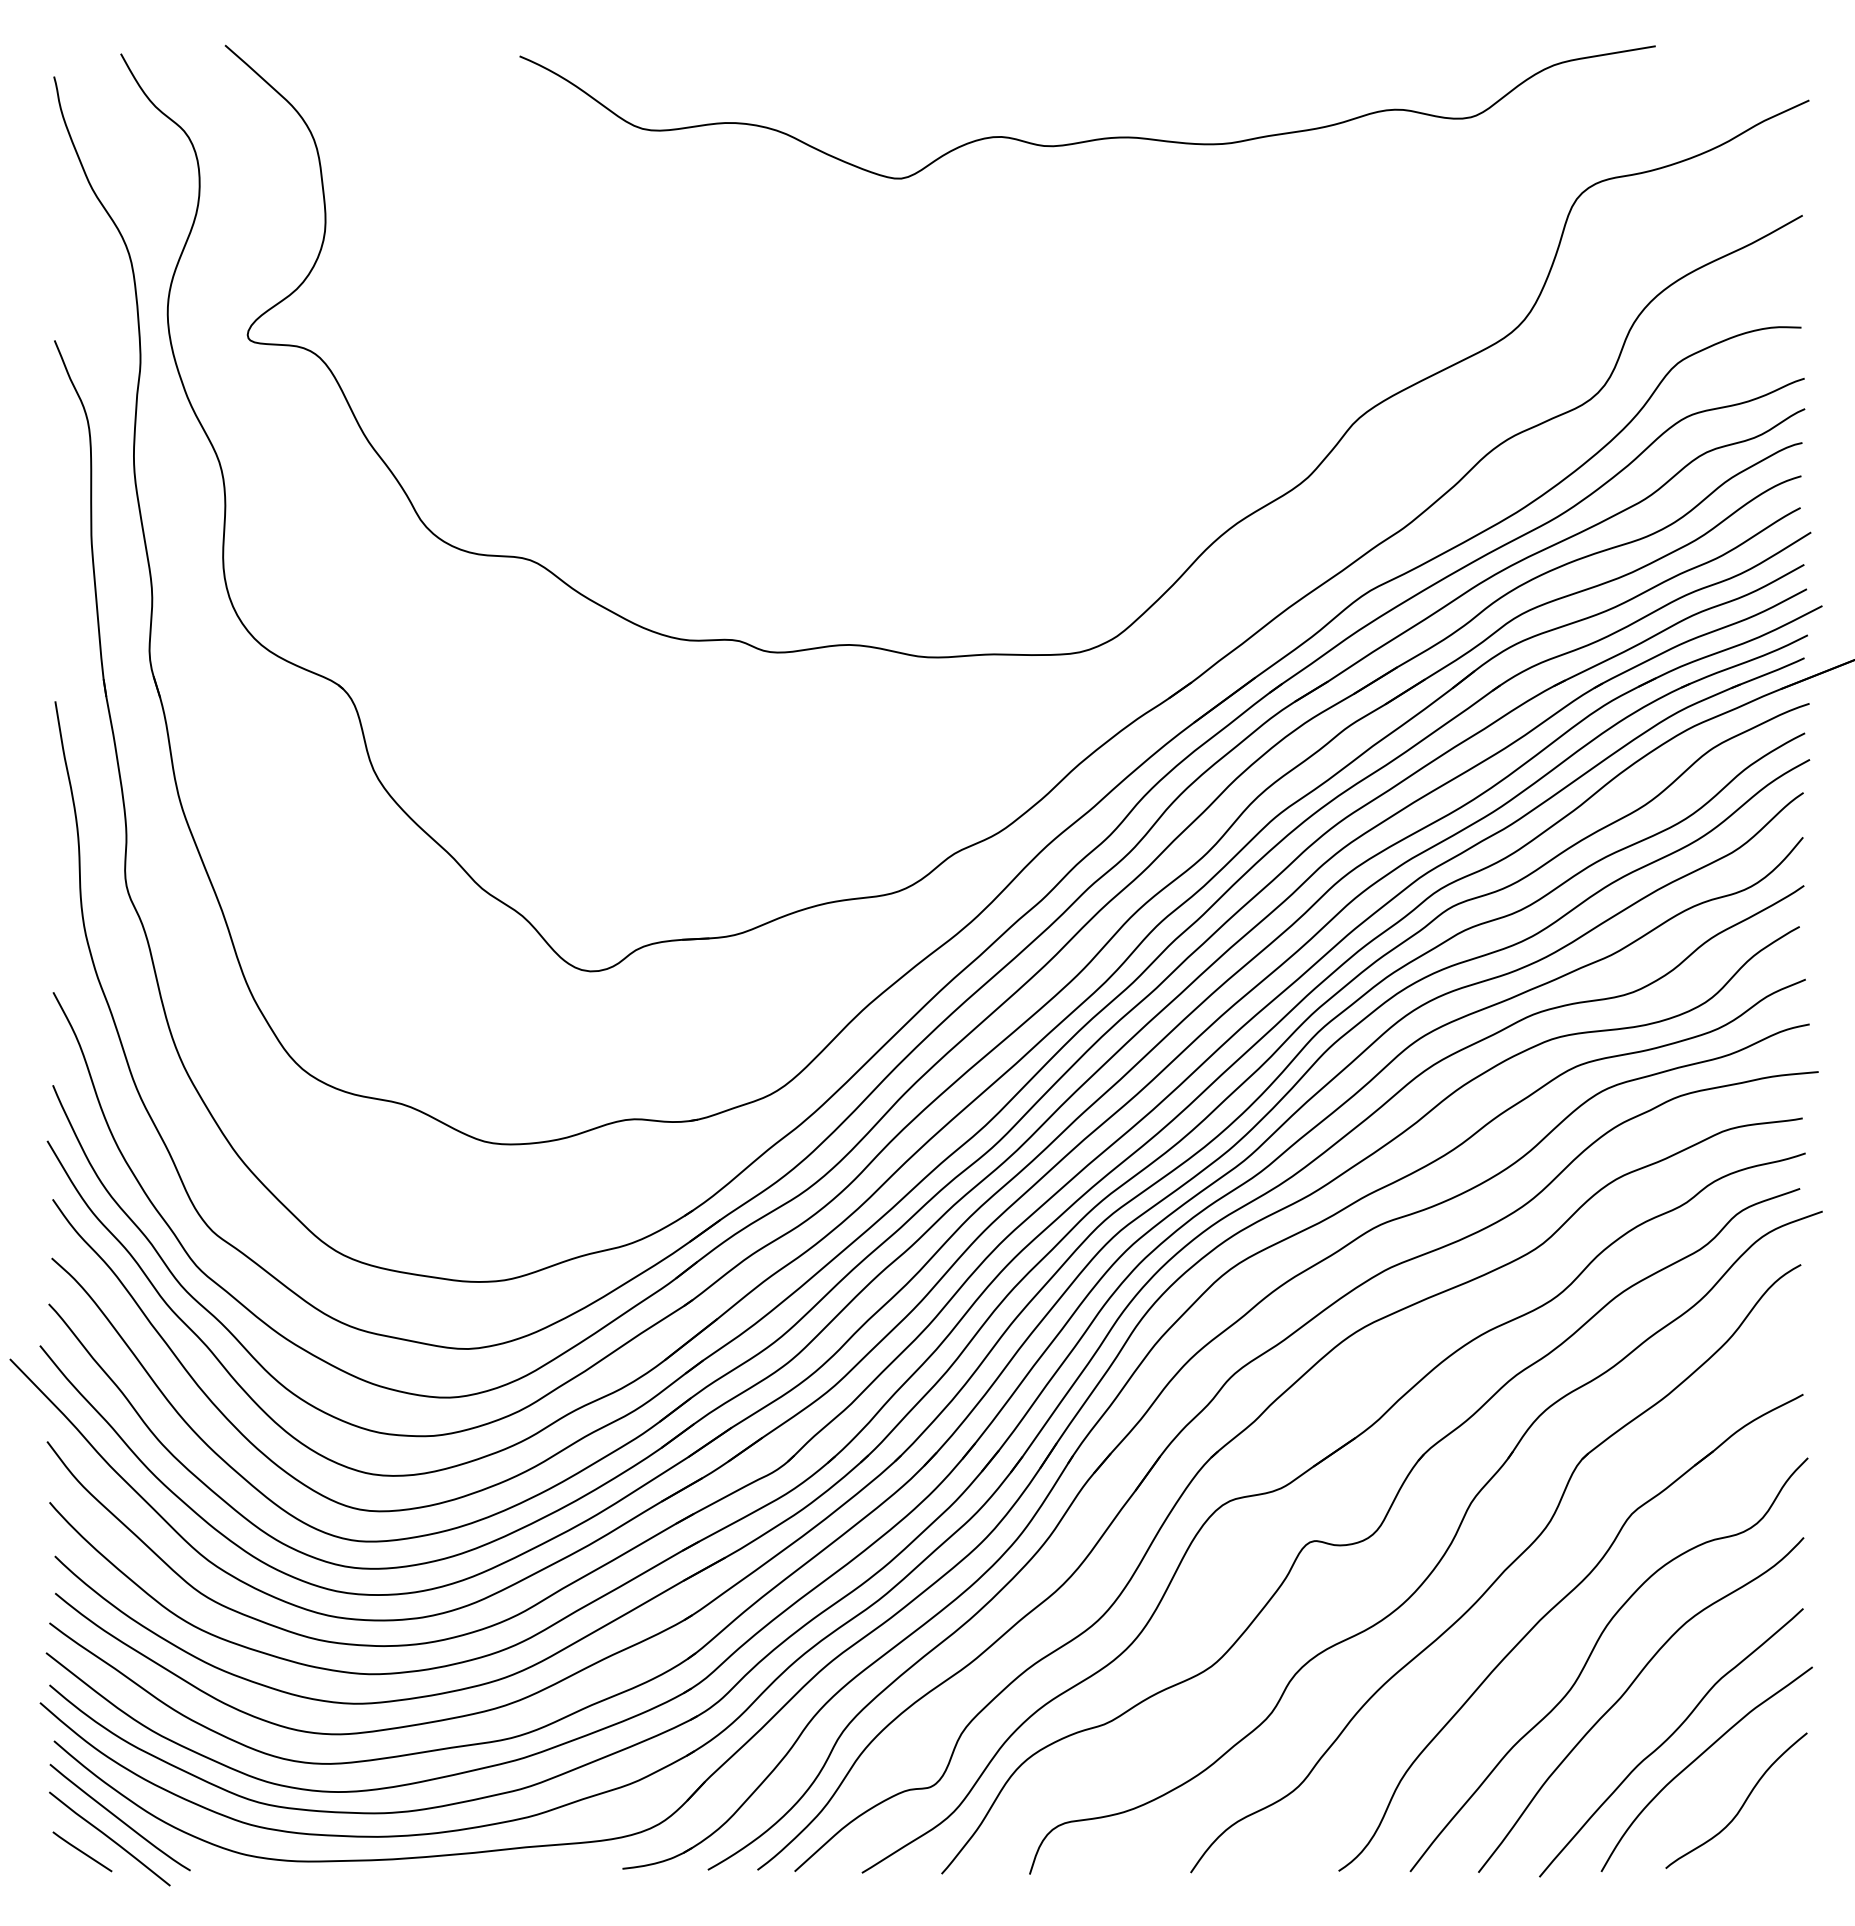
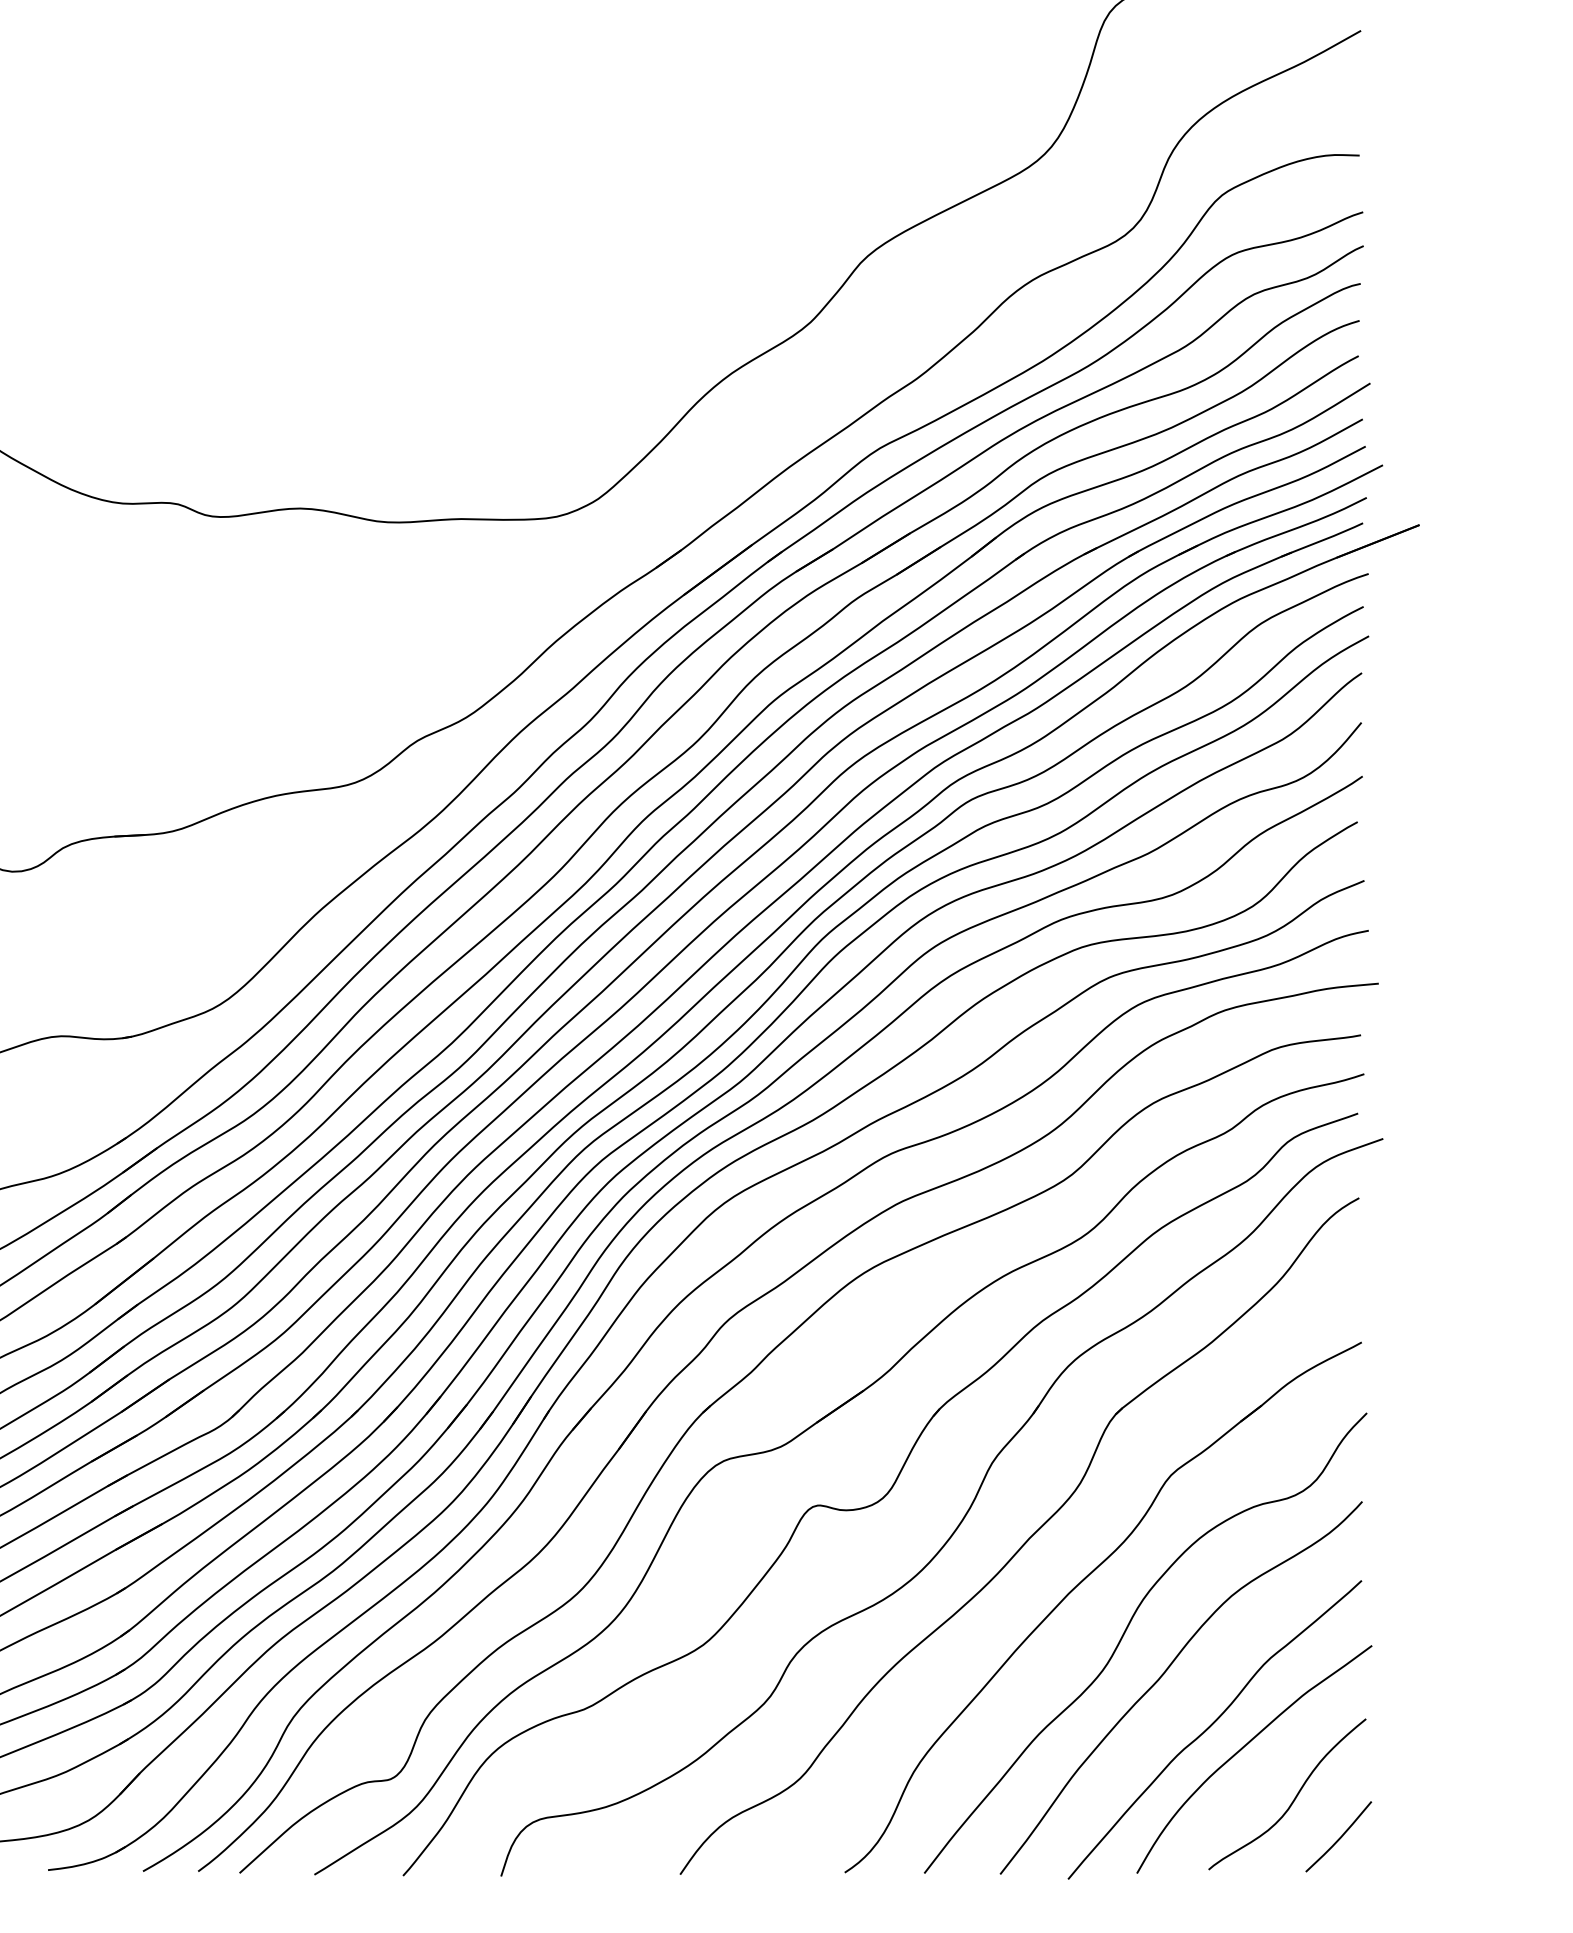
curve: (1783, 1839) -> (1339, 1837), added

